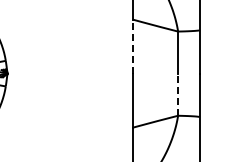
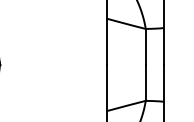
line: (132, 46) -> (106, 41), dashed -> solid
line: (178, 94) -> (146, 82), dashed -> solid

